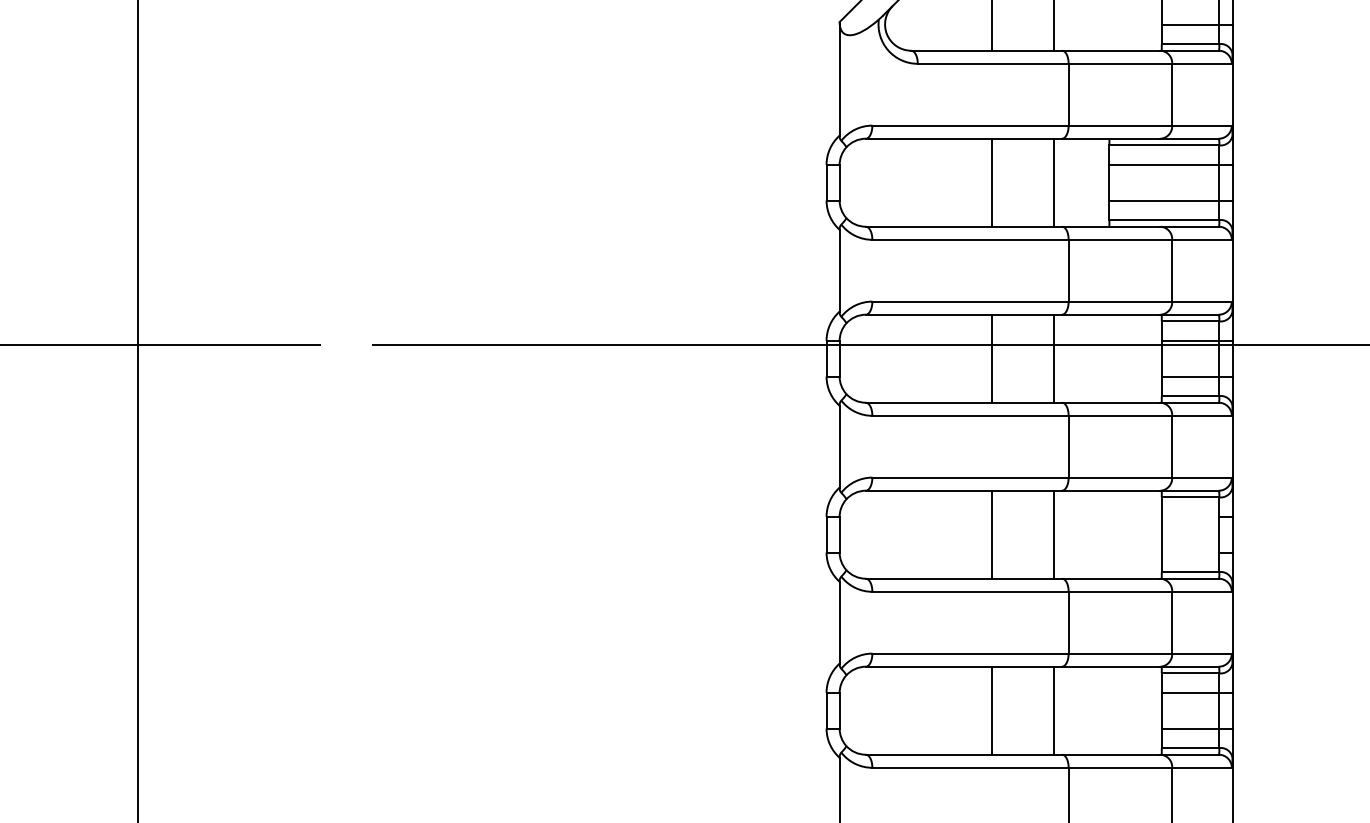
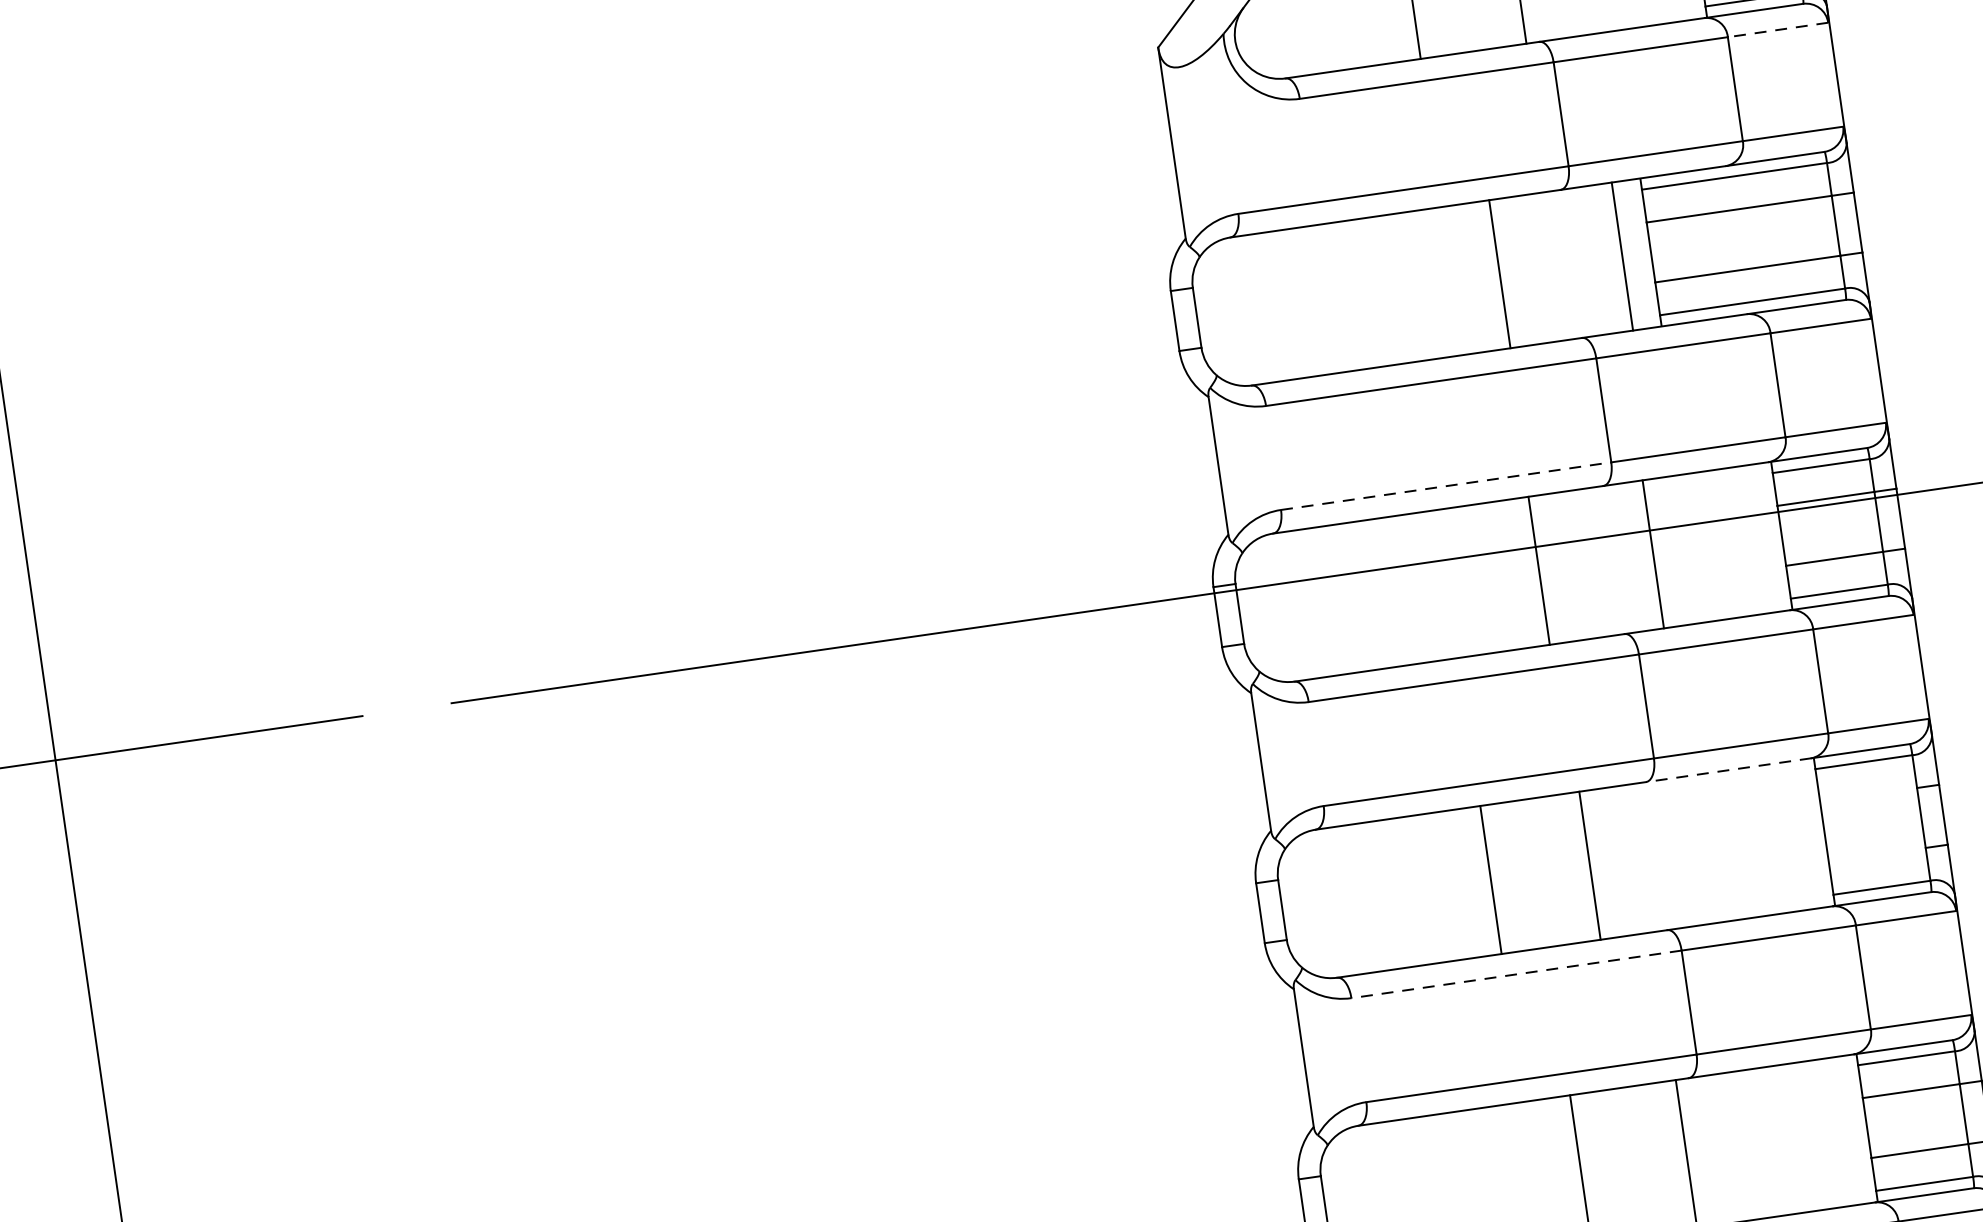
line: (1202, 63) -> (1778, 29), solid -> dashed
line: (991, 182) -> (1499, 273), moved
line: (1054, 182) -> (1622, 256), moved
line: (971, 301) -> (1447, 485), solid -> dashed
line: (991, 358) -> (1539, 570), moved
line: (1054, 358) -> (1653, 553), moved
line: (1110, 490) -> (1727, 769), solid -> dashed
line: (991, 534) -> (1490, 879), moved
line: (1054, 534) -> (1590, 865), moved
line: (970, 591) -> (1516, 973), solid -> dashed

